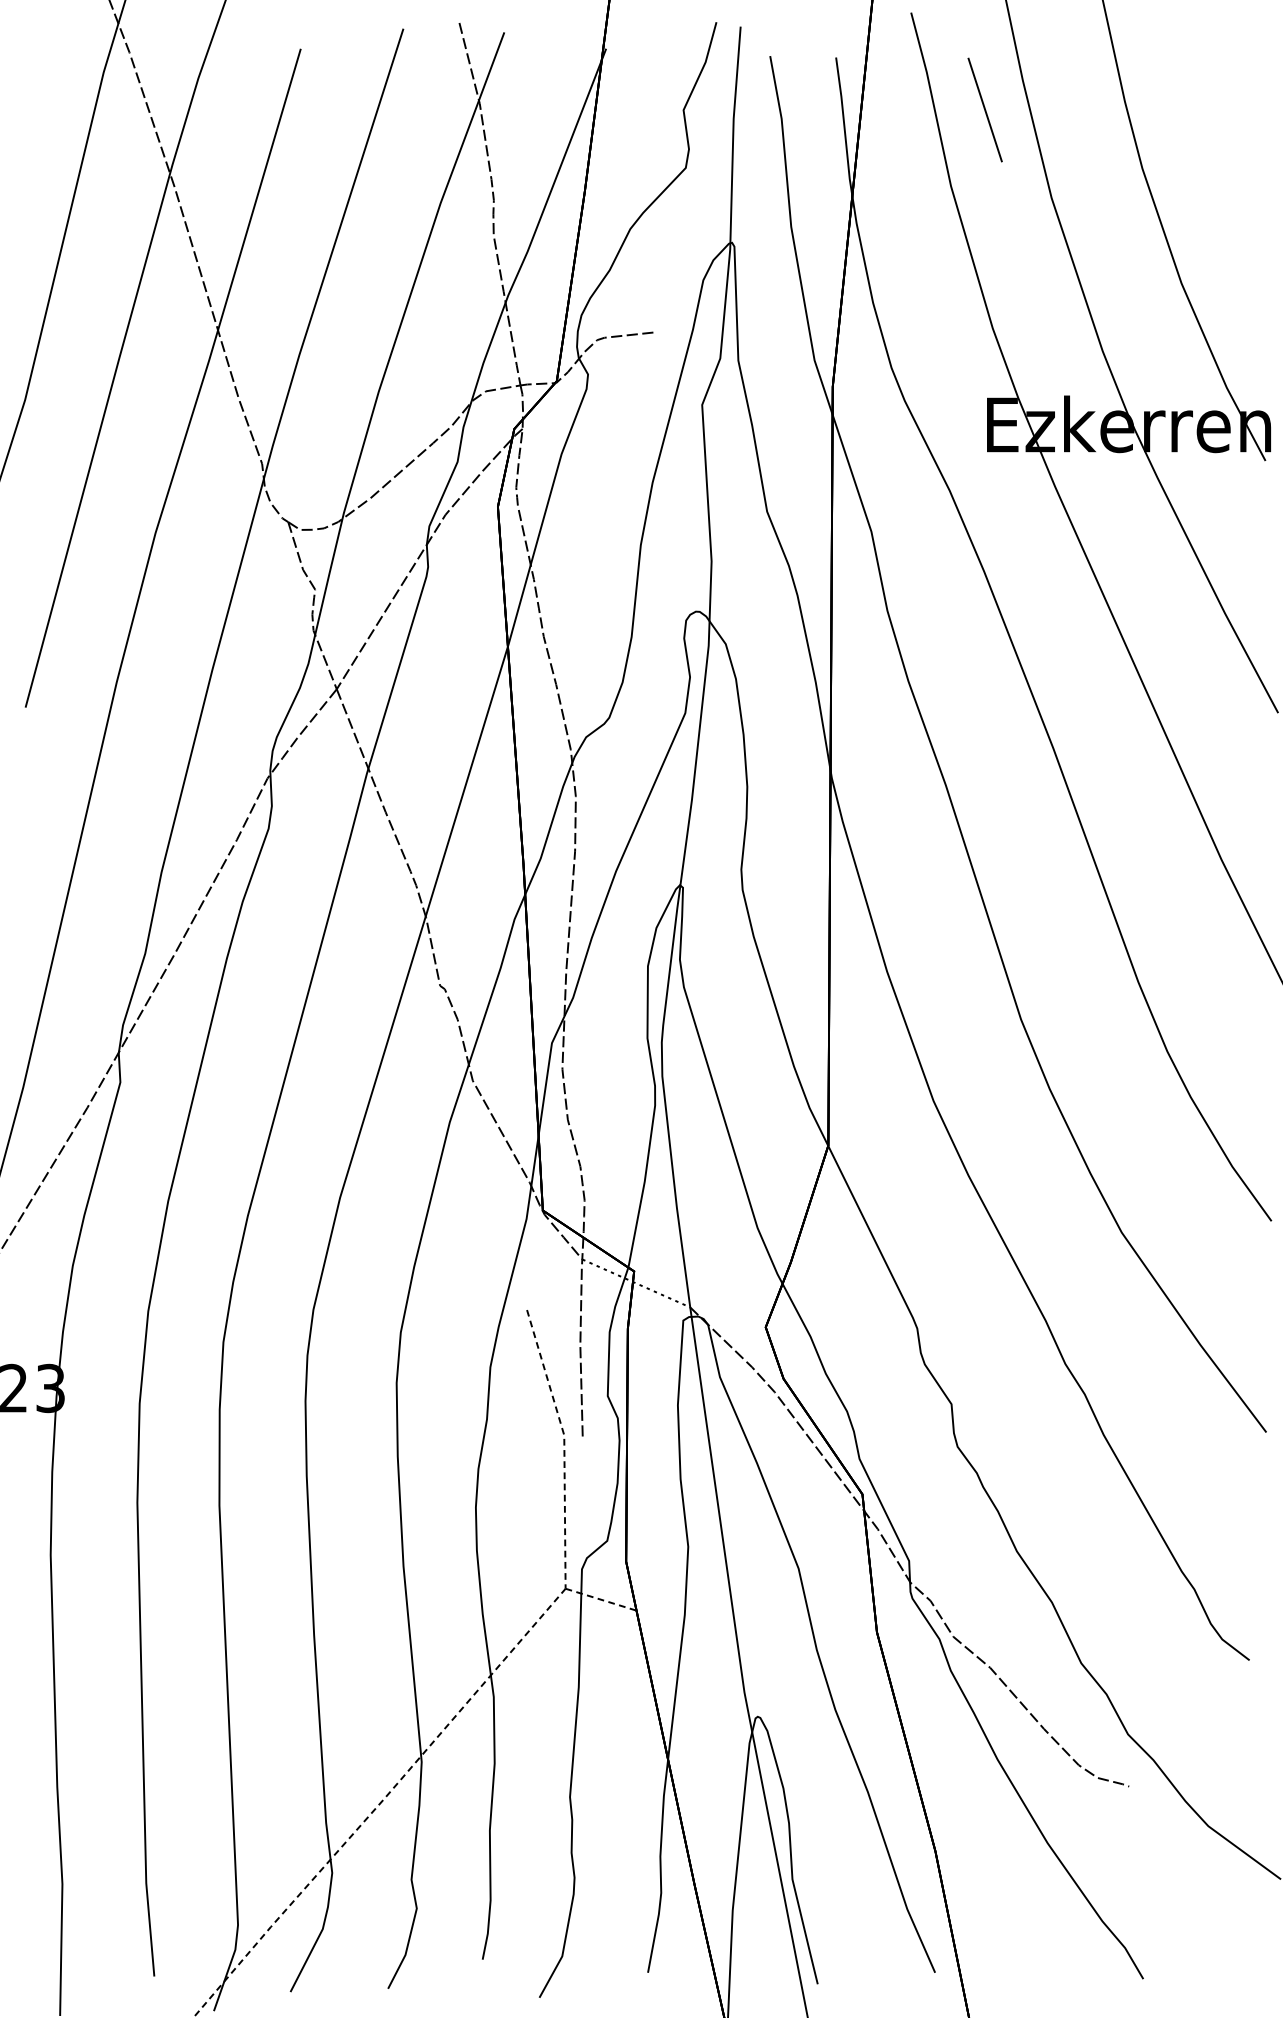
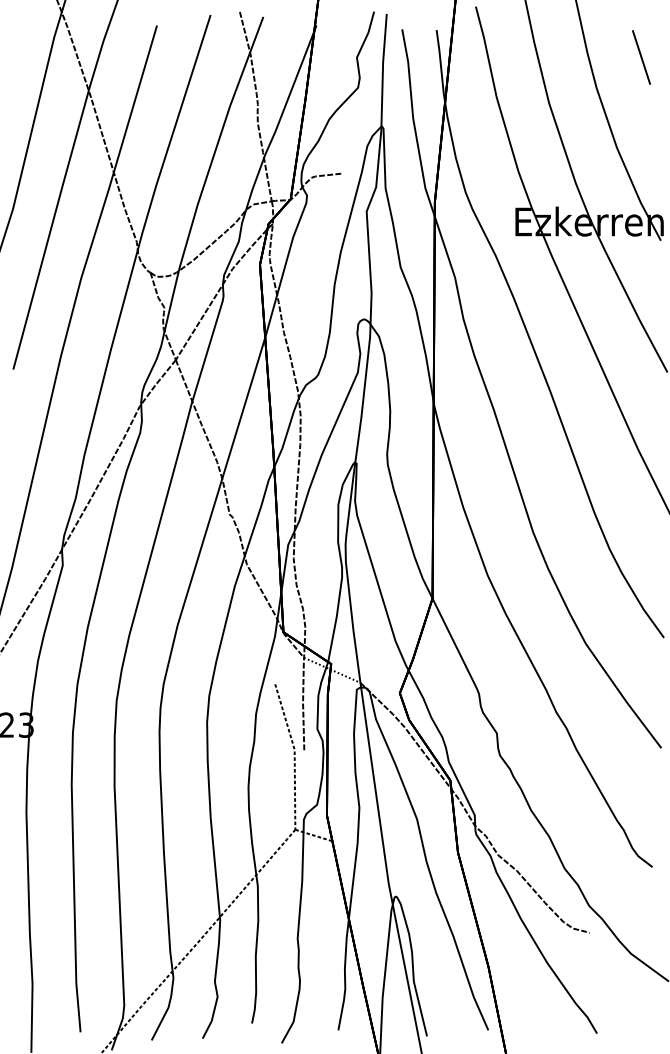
line: (985, 110) -> (641, 57), moved

